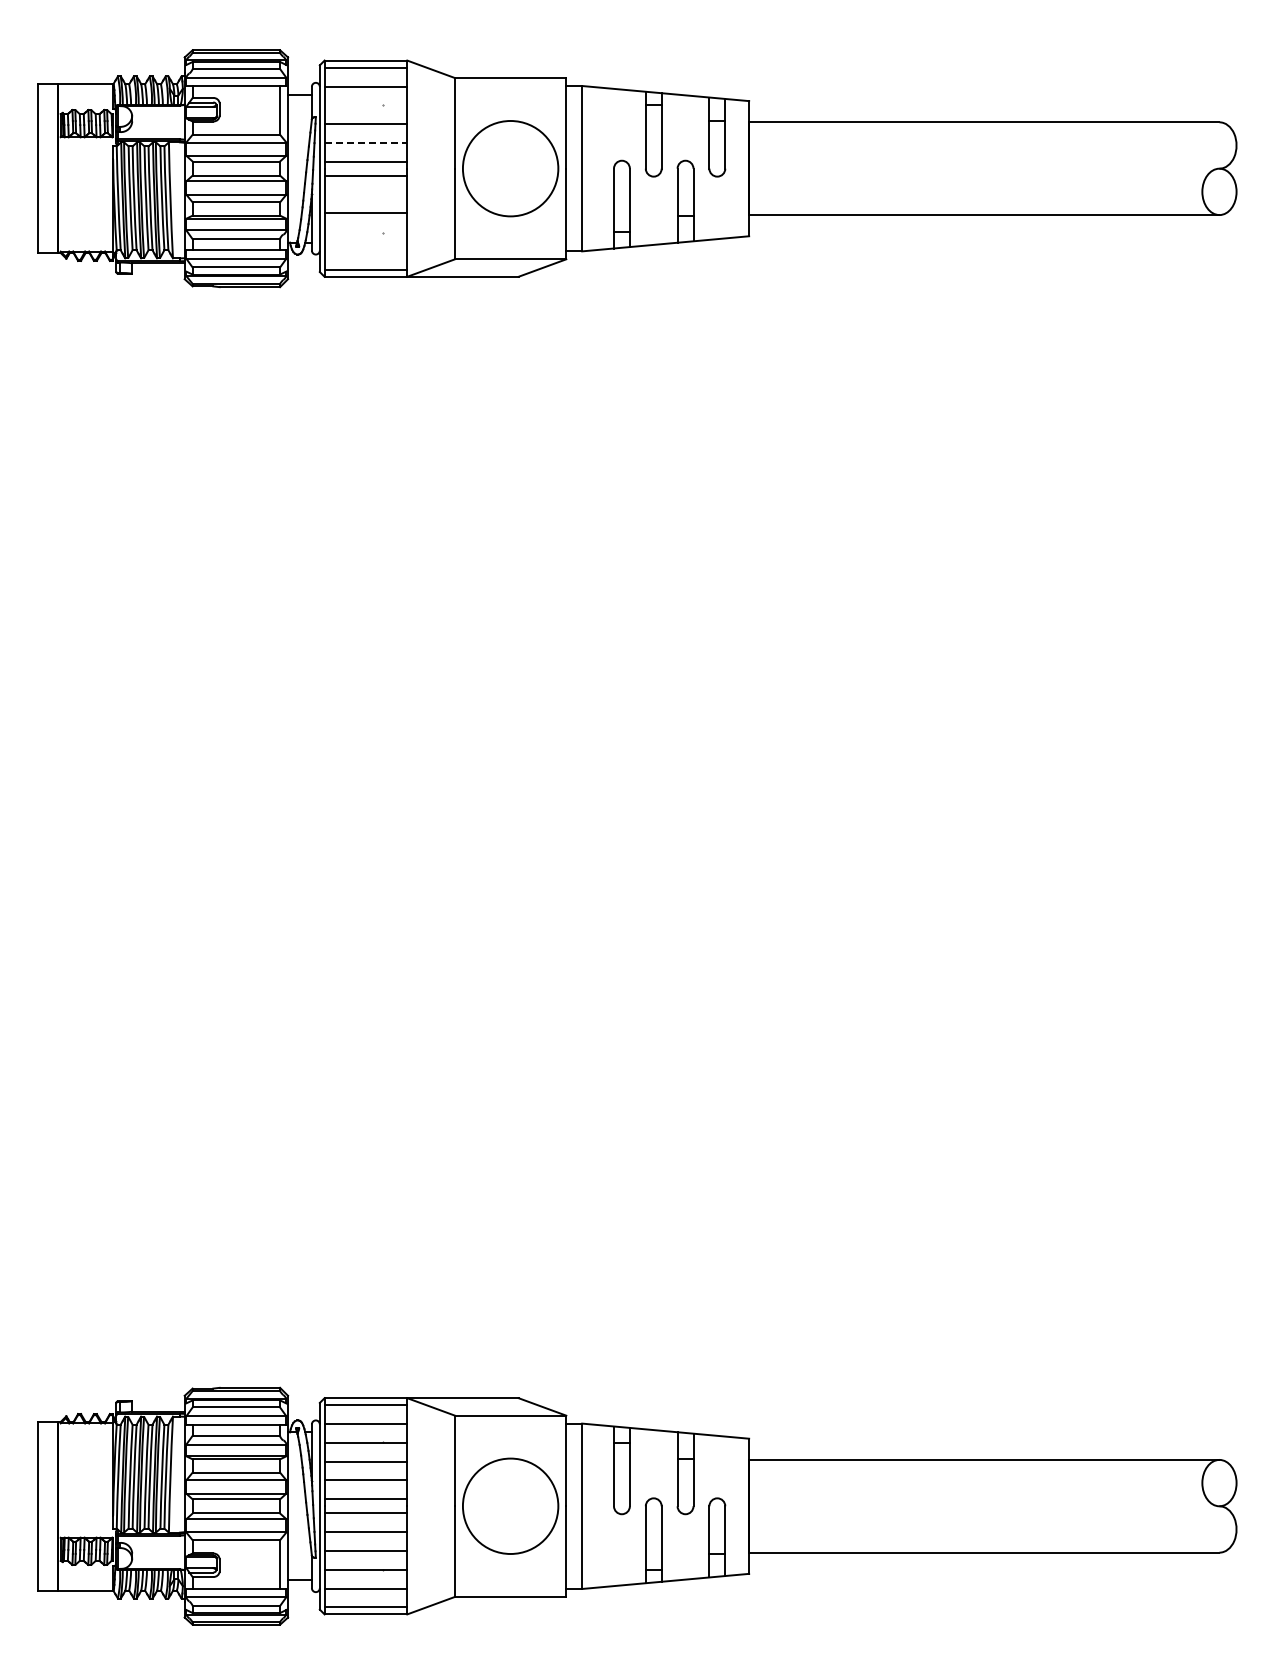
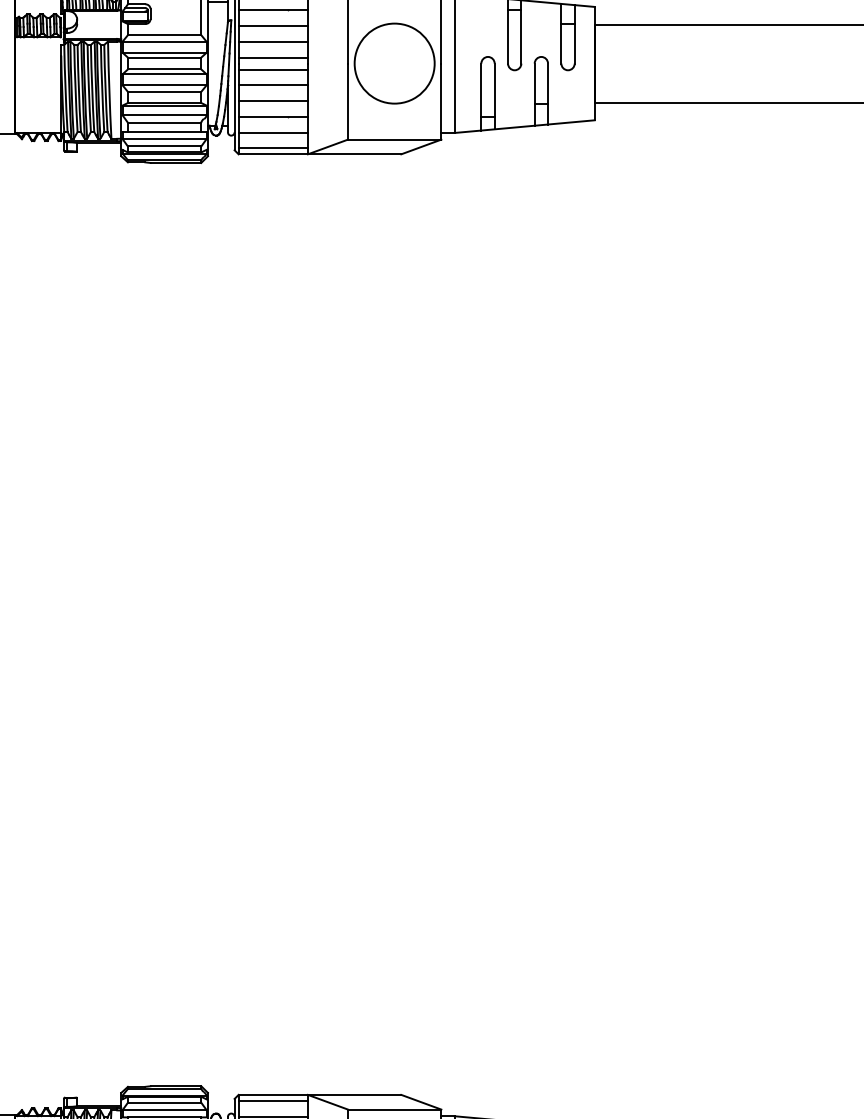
line: (365, 105) -> (272, 10), added
line: (366, 142) -> (273, 41), dashed -> solid
line: (365, 194) -> (272, 85), added
line: (365, 232) -> (272, 117), added
line: (365, 250) -> (272, 132), added

